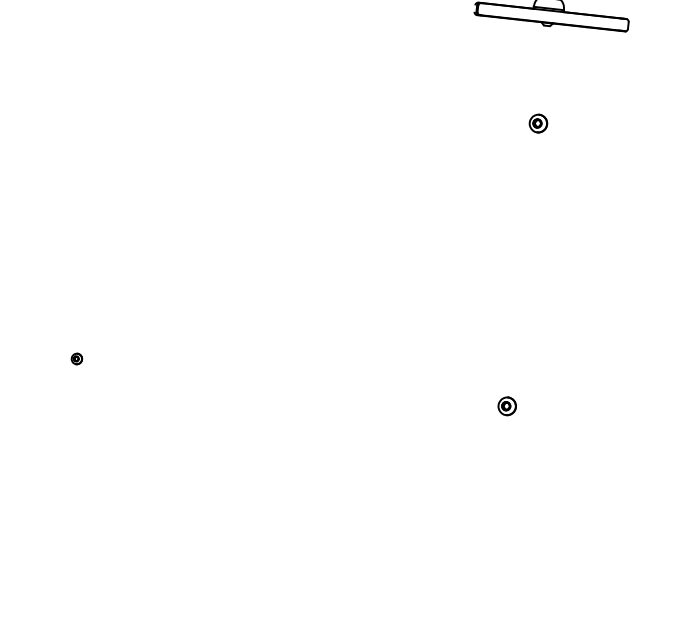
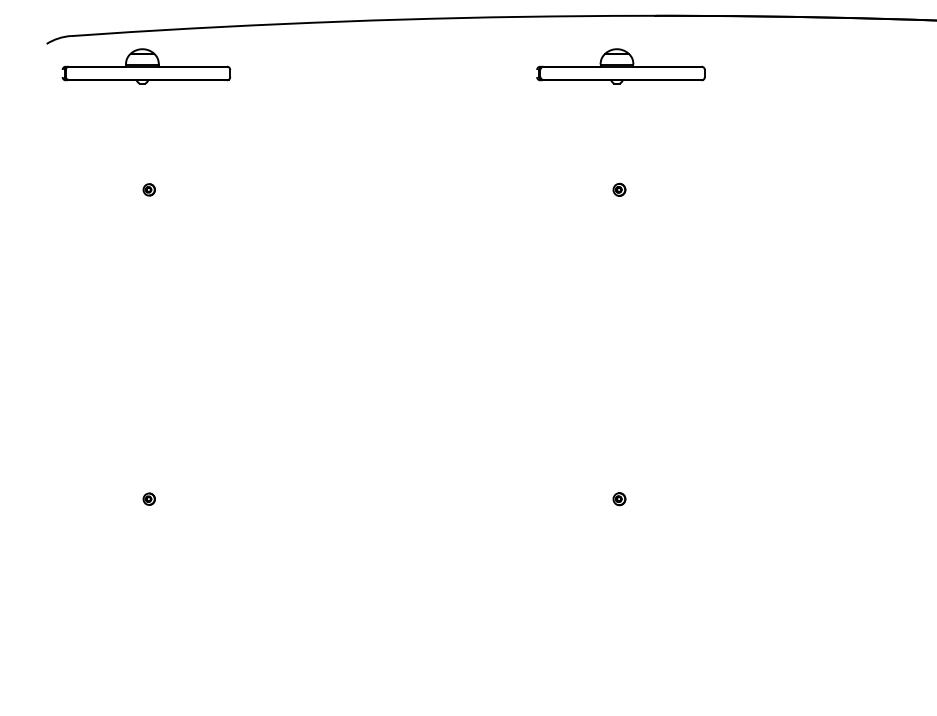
part: (107, 75) -> (148, 189), added
part: (538, 123) -> (619, 189), size x0.62
part: (507, 406) -> (619, 499), size x0.62

